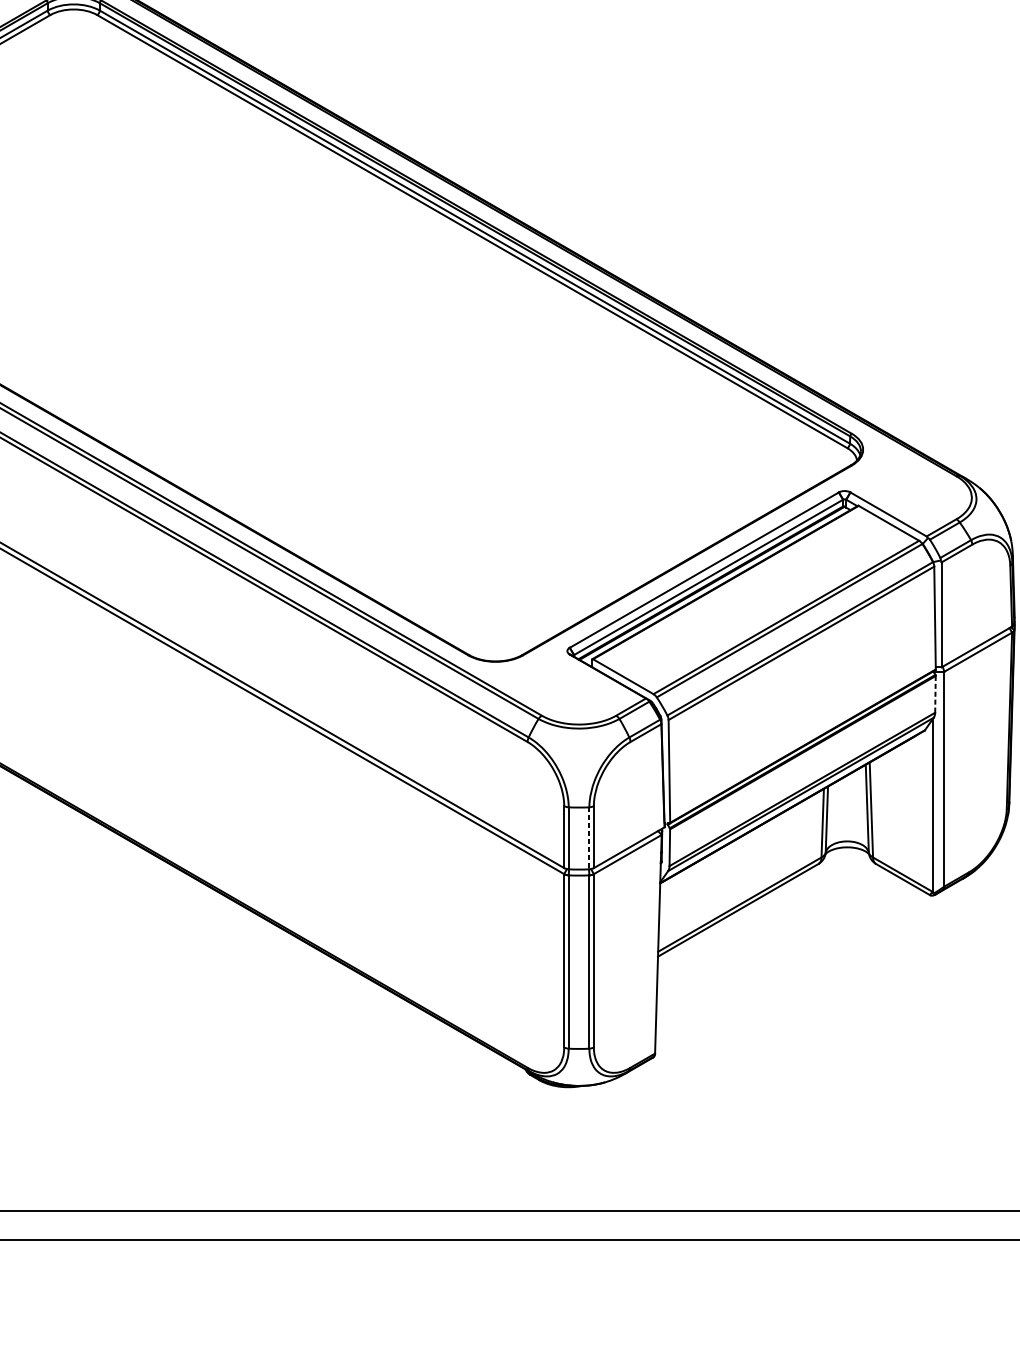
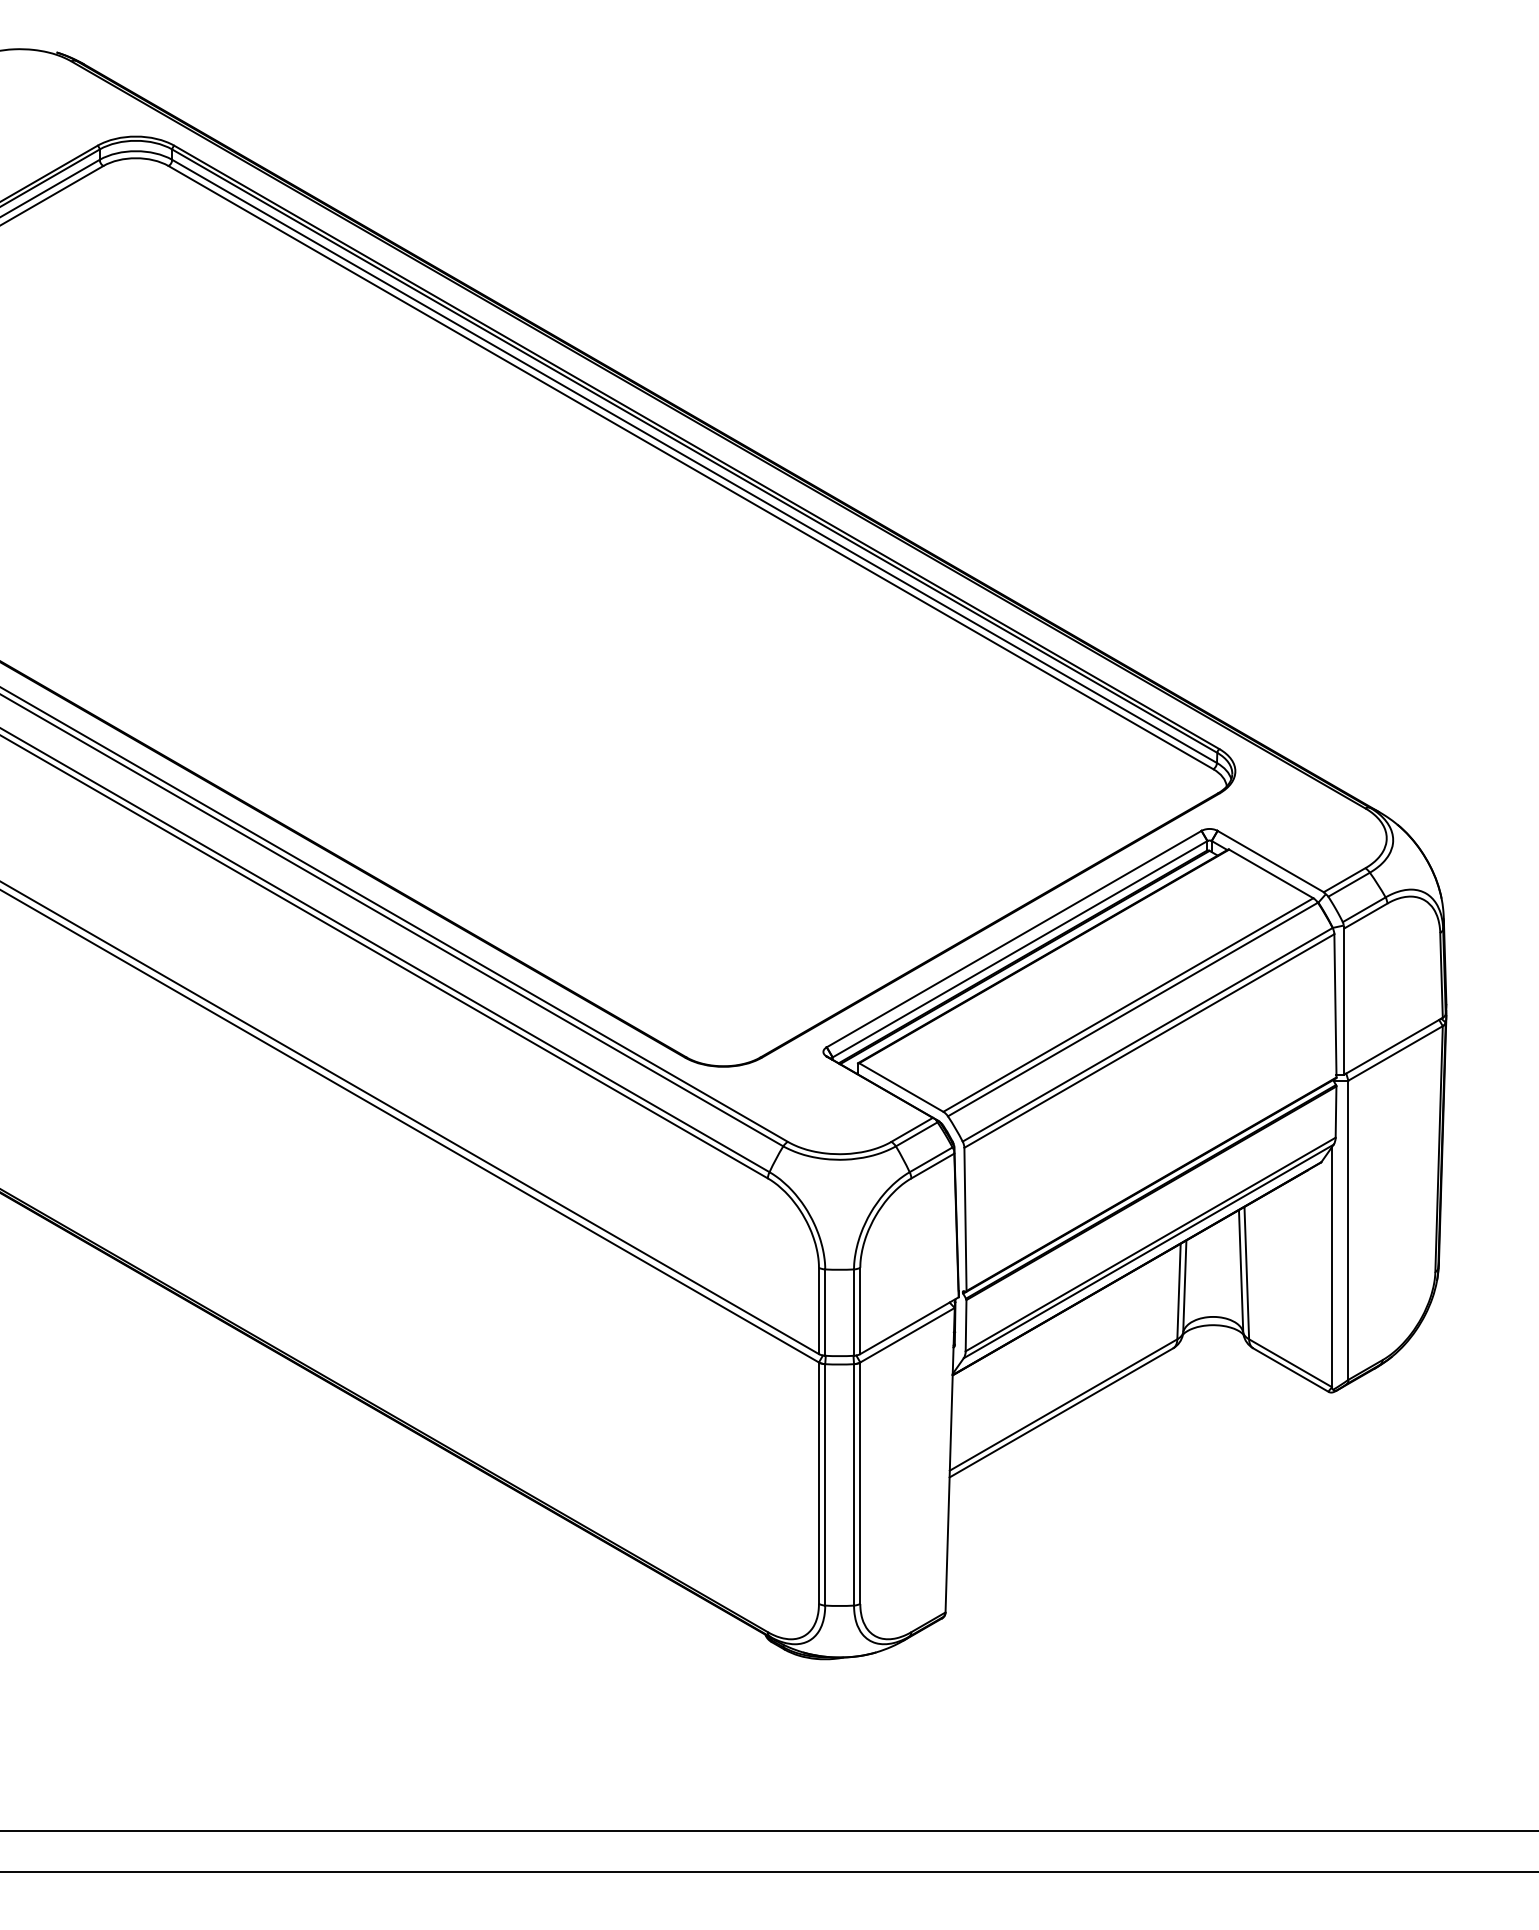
line: (935, 694) -> (1336, 1112), dashed -> solid
line: (589, 838) -> (854, 1313), dashed -> solid

